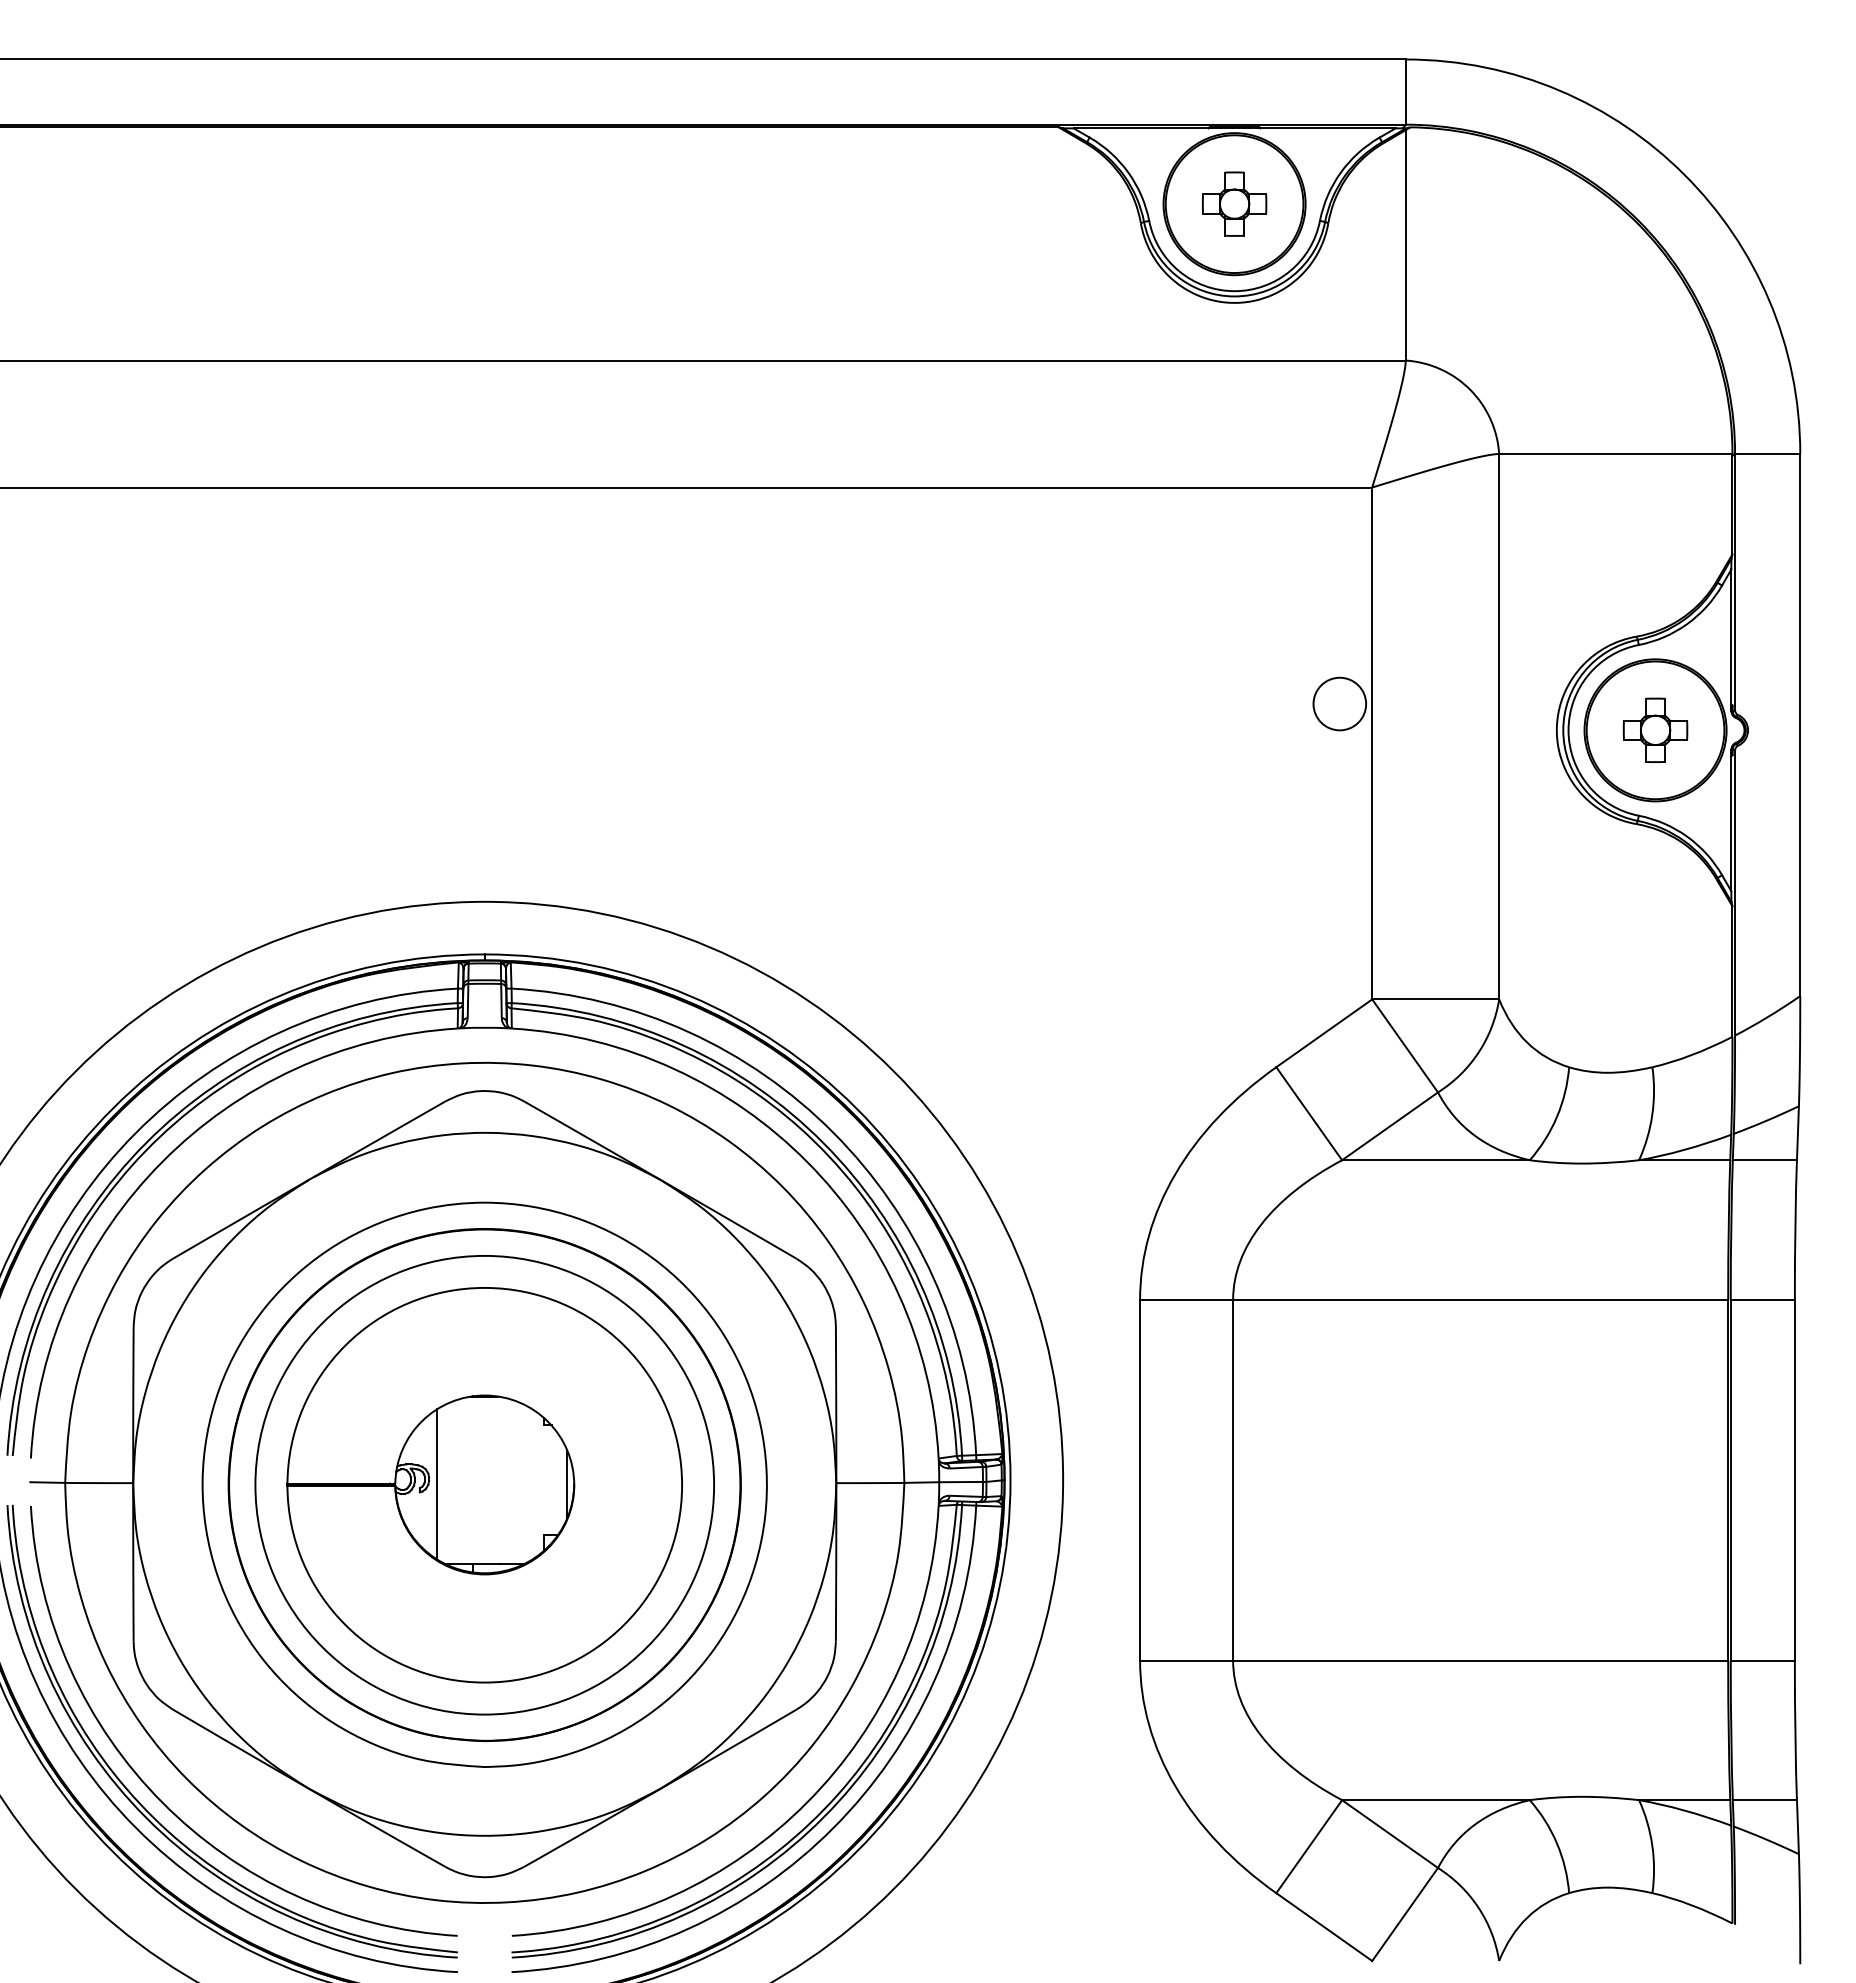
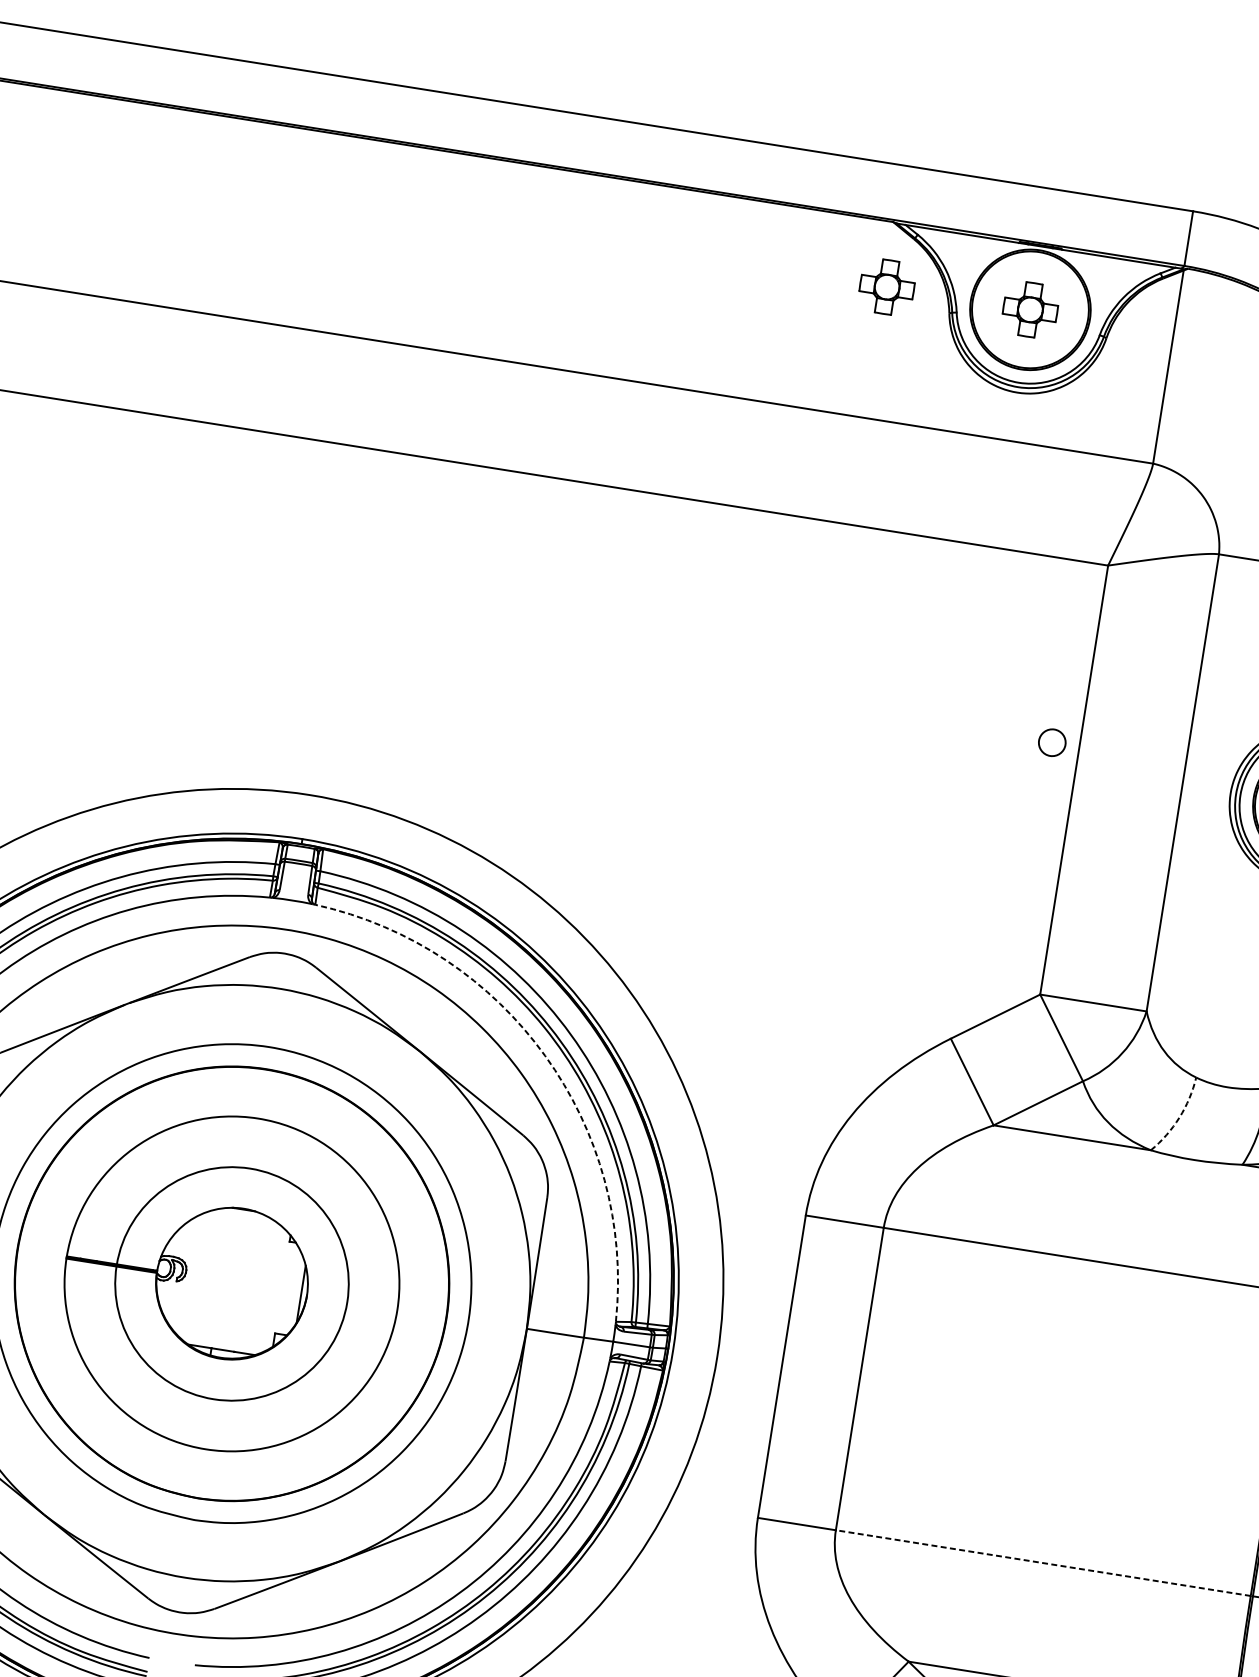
part: (1063, 203) -> (887, 286), added
circle: (1339, 703) -> (1052, 742), size x0.6
arc: (1557, 1116) -> (1179, 1117), solid -> dashed
arc: (807, 1162) -> (545, 1056), solid -> dashed
line: (437, 1484) -> (192, 1277), removed
circle: (484, 1484) -> (231, 1283), size x0.6
line: (1480, 1660) -> (1043, 1562), solid -> dashed

